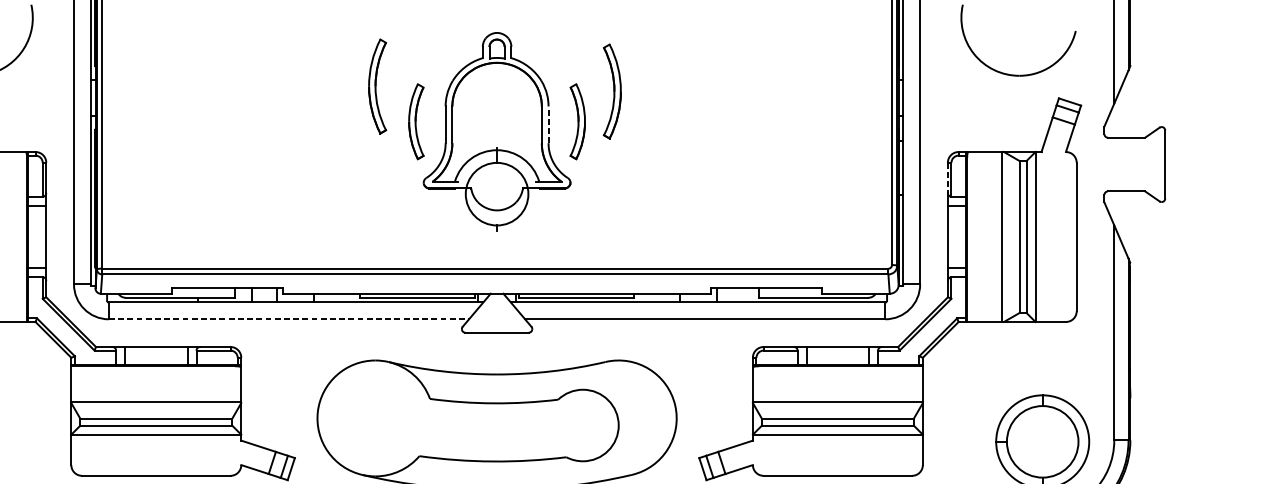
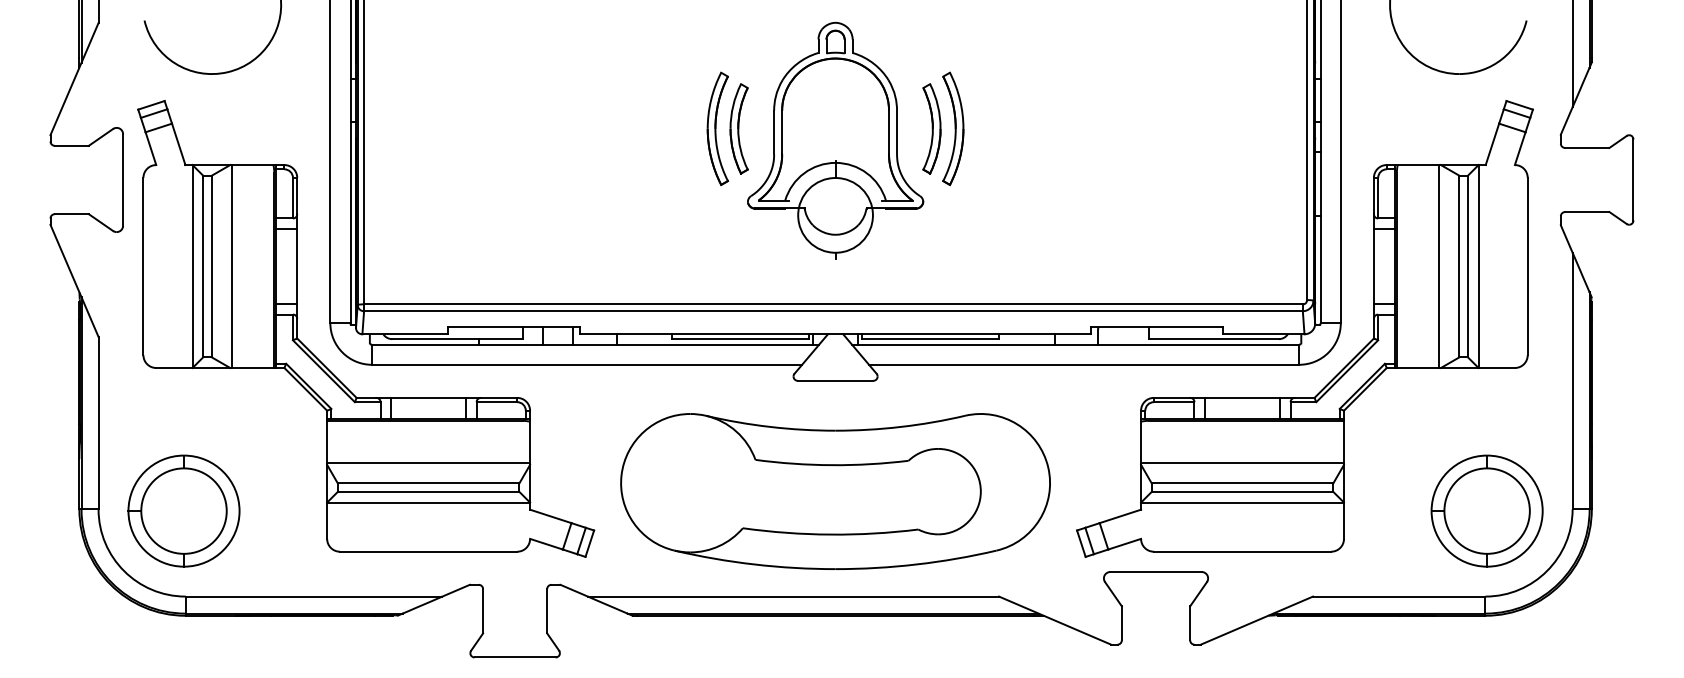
part: (377, 86) -> (717, 128), moved
part: (612, 91) -> (953, 128), moved
line: (548, 124) -> (897, 132), dashed -> solid
line: (947, 178) -> (1373, 196), dashed -> solid
line: (289, 319) -> (587, 364), dashed -> solid

